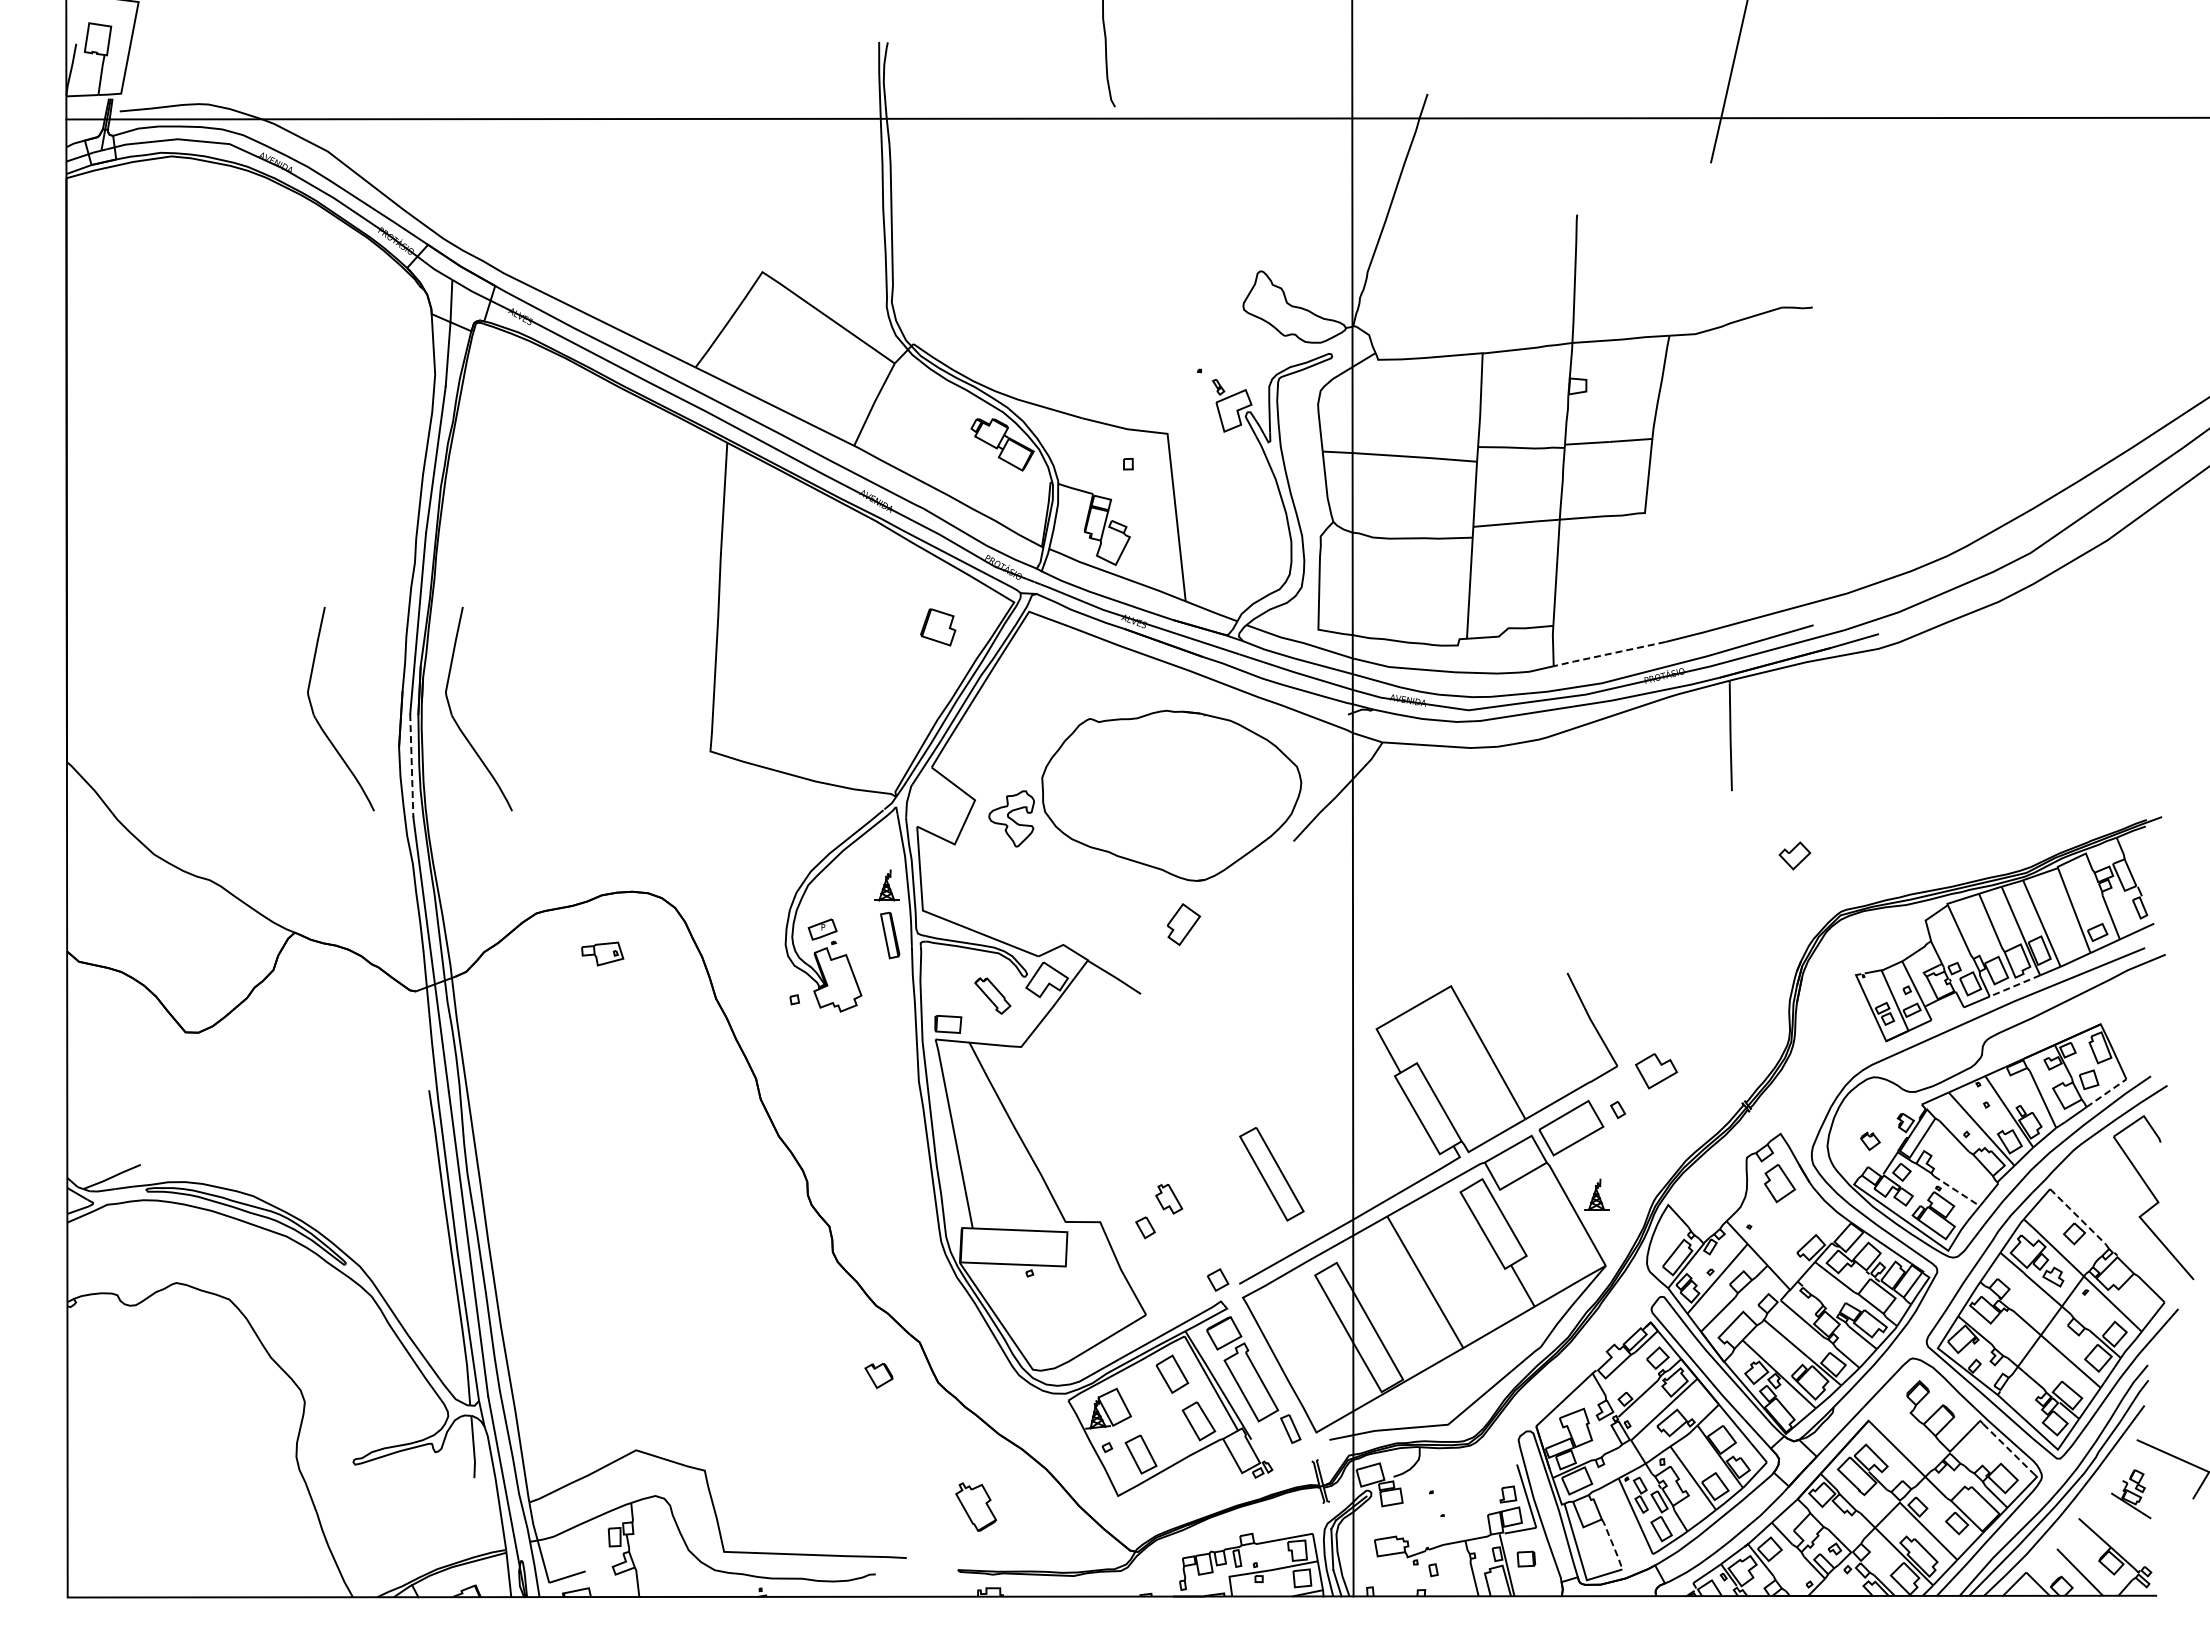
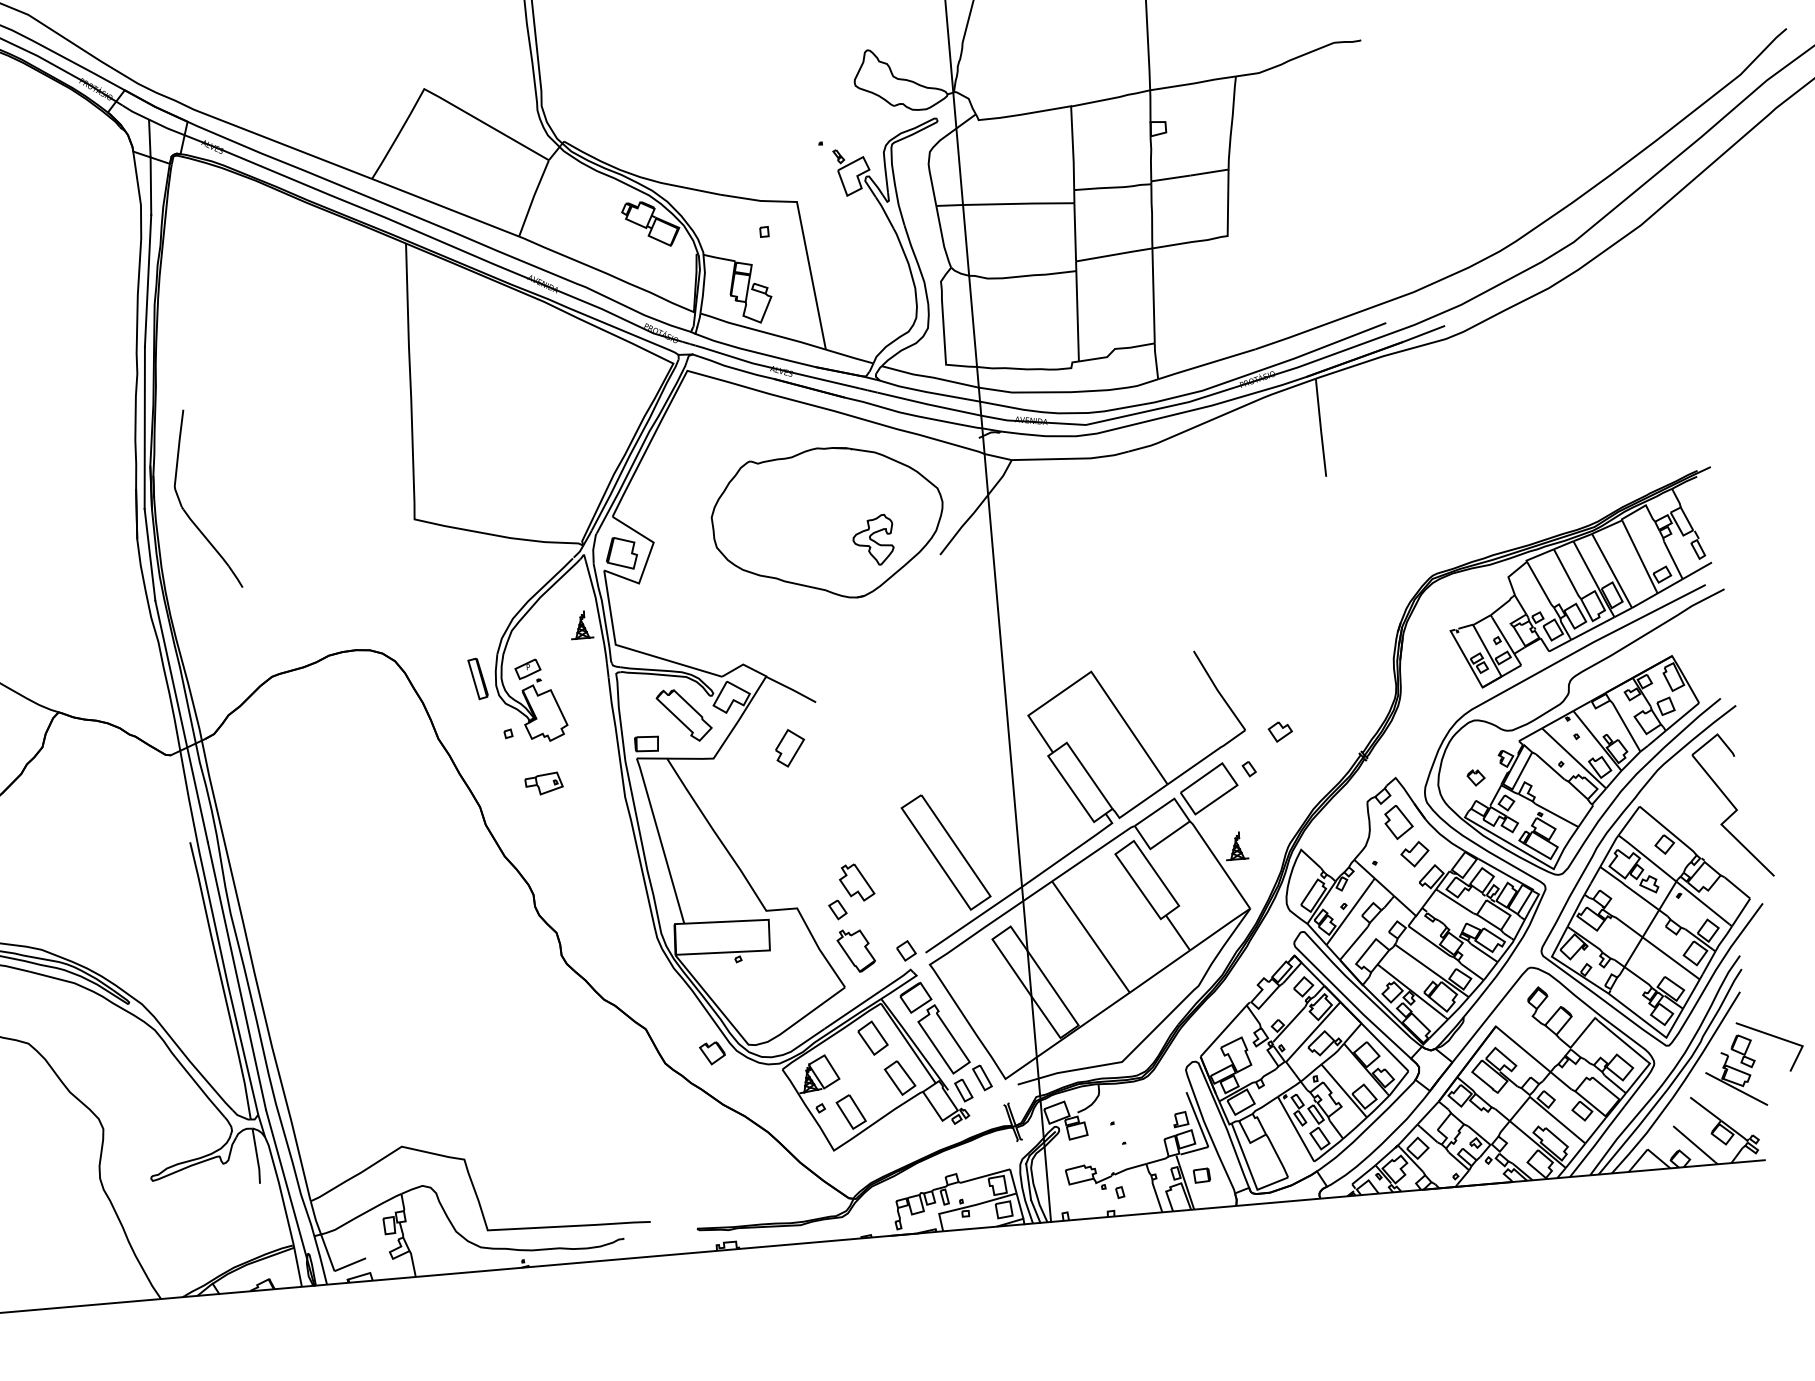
part: (938, 627) -> (621, 553), moved
line: (1608, 654) -> (1206, 364), dashed -> solid
part: (319, 722) -> (64, 523), removed
line: (411, 765) -> (149, 554), dashed -> solid
part: (1011, 818) -> (873, 540), moved
part: (1794, 855) -> (1414, 853), moved
part: (1184, 924) -> (790, 747), moved
part: (890, 935) -> (478, 678), moved
part: (602, 953) -> (543, 783), moved
line: (2014, 986) -> (1592, 629), dashed -> solid
part: (992, 995) -> (684, 714), size x1.67
part: (1656, 1071) -> (1280, 731), size x0.62
line: (2106, 1092) -> (1682, 716), dashed -> solid
part: (1271, 1174) -> (945, 852), size x1.43
line: (1957, 1191) -> (1557, 815), dashed -> solid
part: (1168, 1198) -> (856, 882), size x1.43
line: (2080, 1219) -> (1668, 831), dashed -> solid
part: (878, 1375) -> (712, 1053), moved
part: (1268, 1441) -> (963, 1090), added
line: (2009, 1449) -> (1623, 1041), dashed -> solid
part: (2130, 1494) -> (1734, 1072), size x1.67
part: (976, 1506) -> (856, 950), moved
line: (1612, 1544) -> (1277, 1156), dashed -> solid

